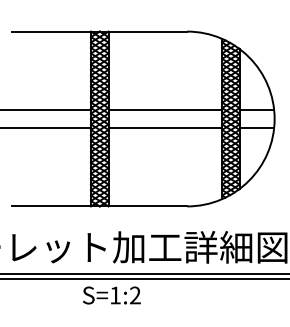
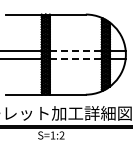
line: (166, 110) -> (76, 50), solid -> dashed
line: (166, 127) -> (76, 58), solid -> dashed

